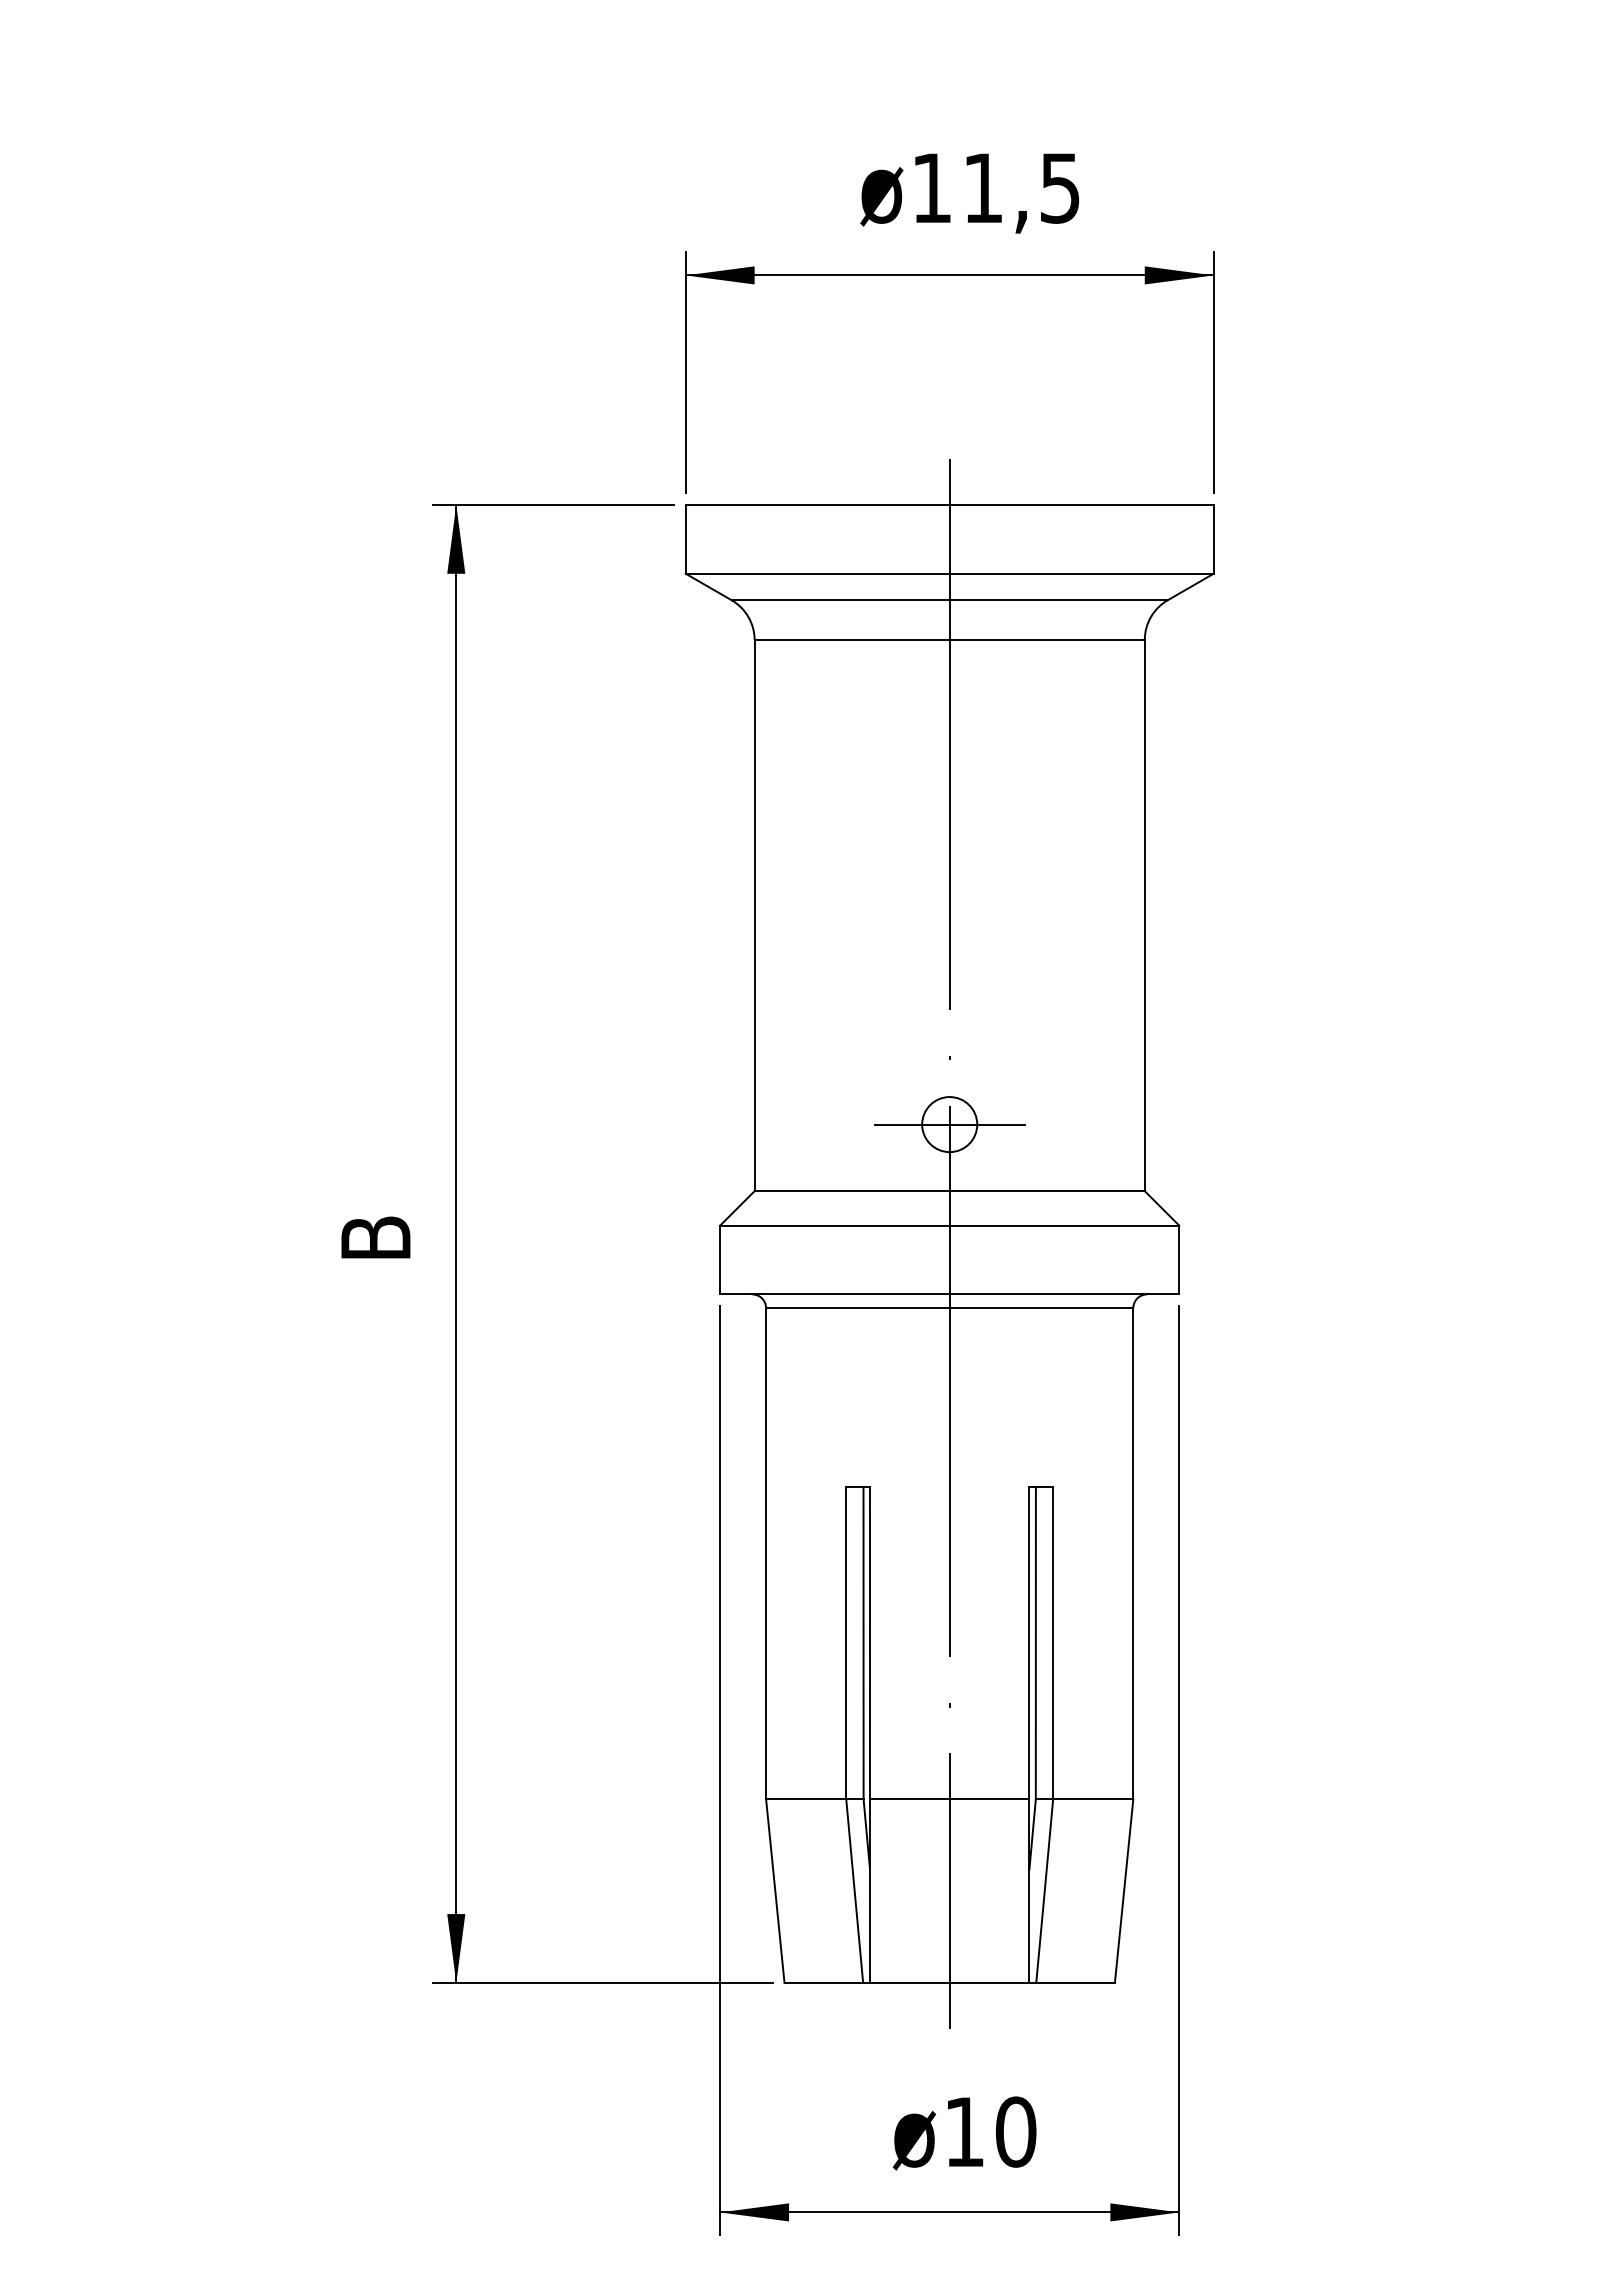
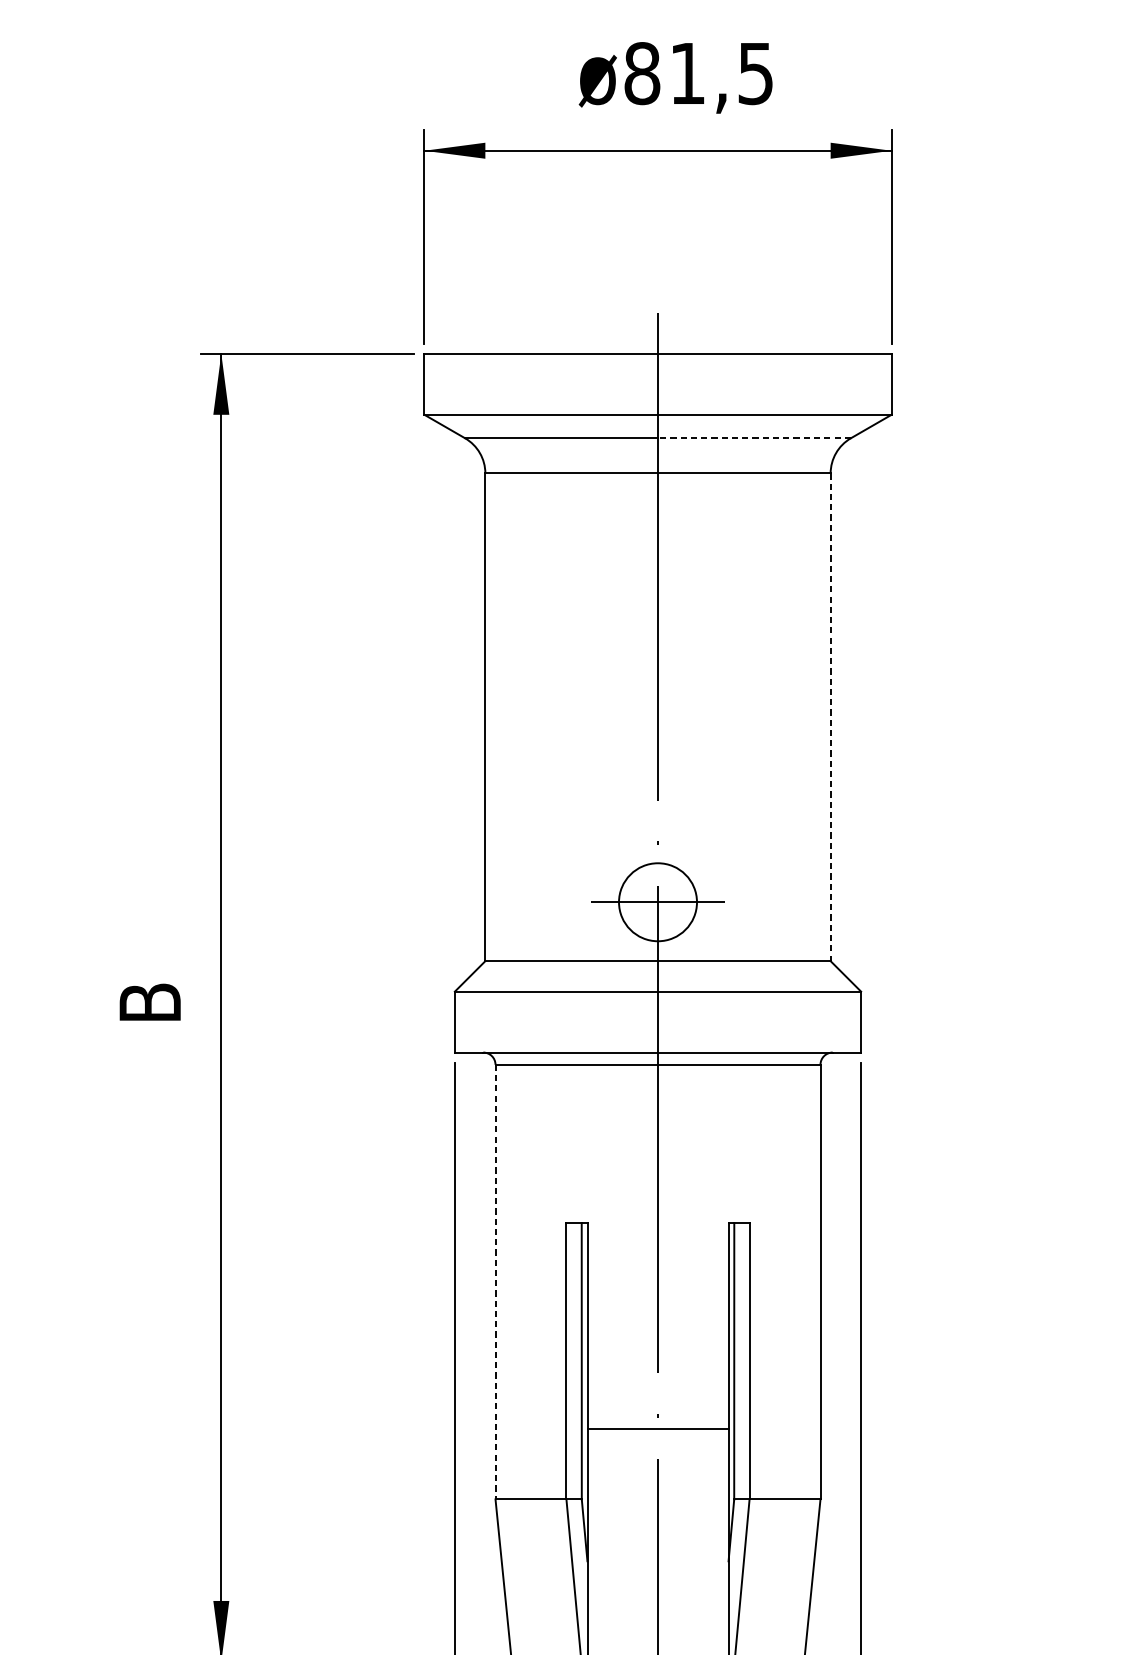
text: (932, 187) -> (642, 72), 11,5 -> 81,5
line: (1058, 600) -> (754, 438), solid -> dashed
line: (1144, 915) -> (830, 717), solid -> dashed
circle: (949, 1124) -> (657, 902), size x1.6
line: (766, 1553) -> (495, 1281), solid -> dashed
line: (949, 1799) -> (657, 1428), moved

